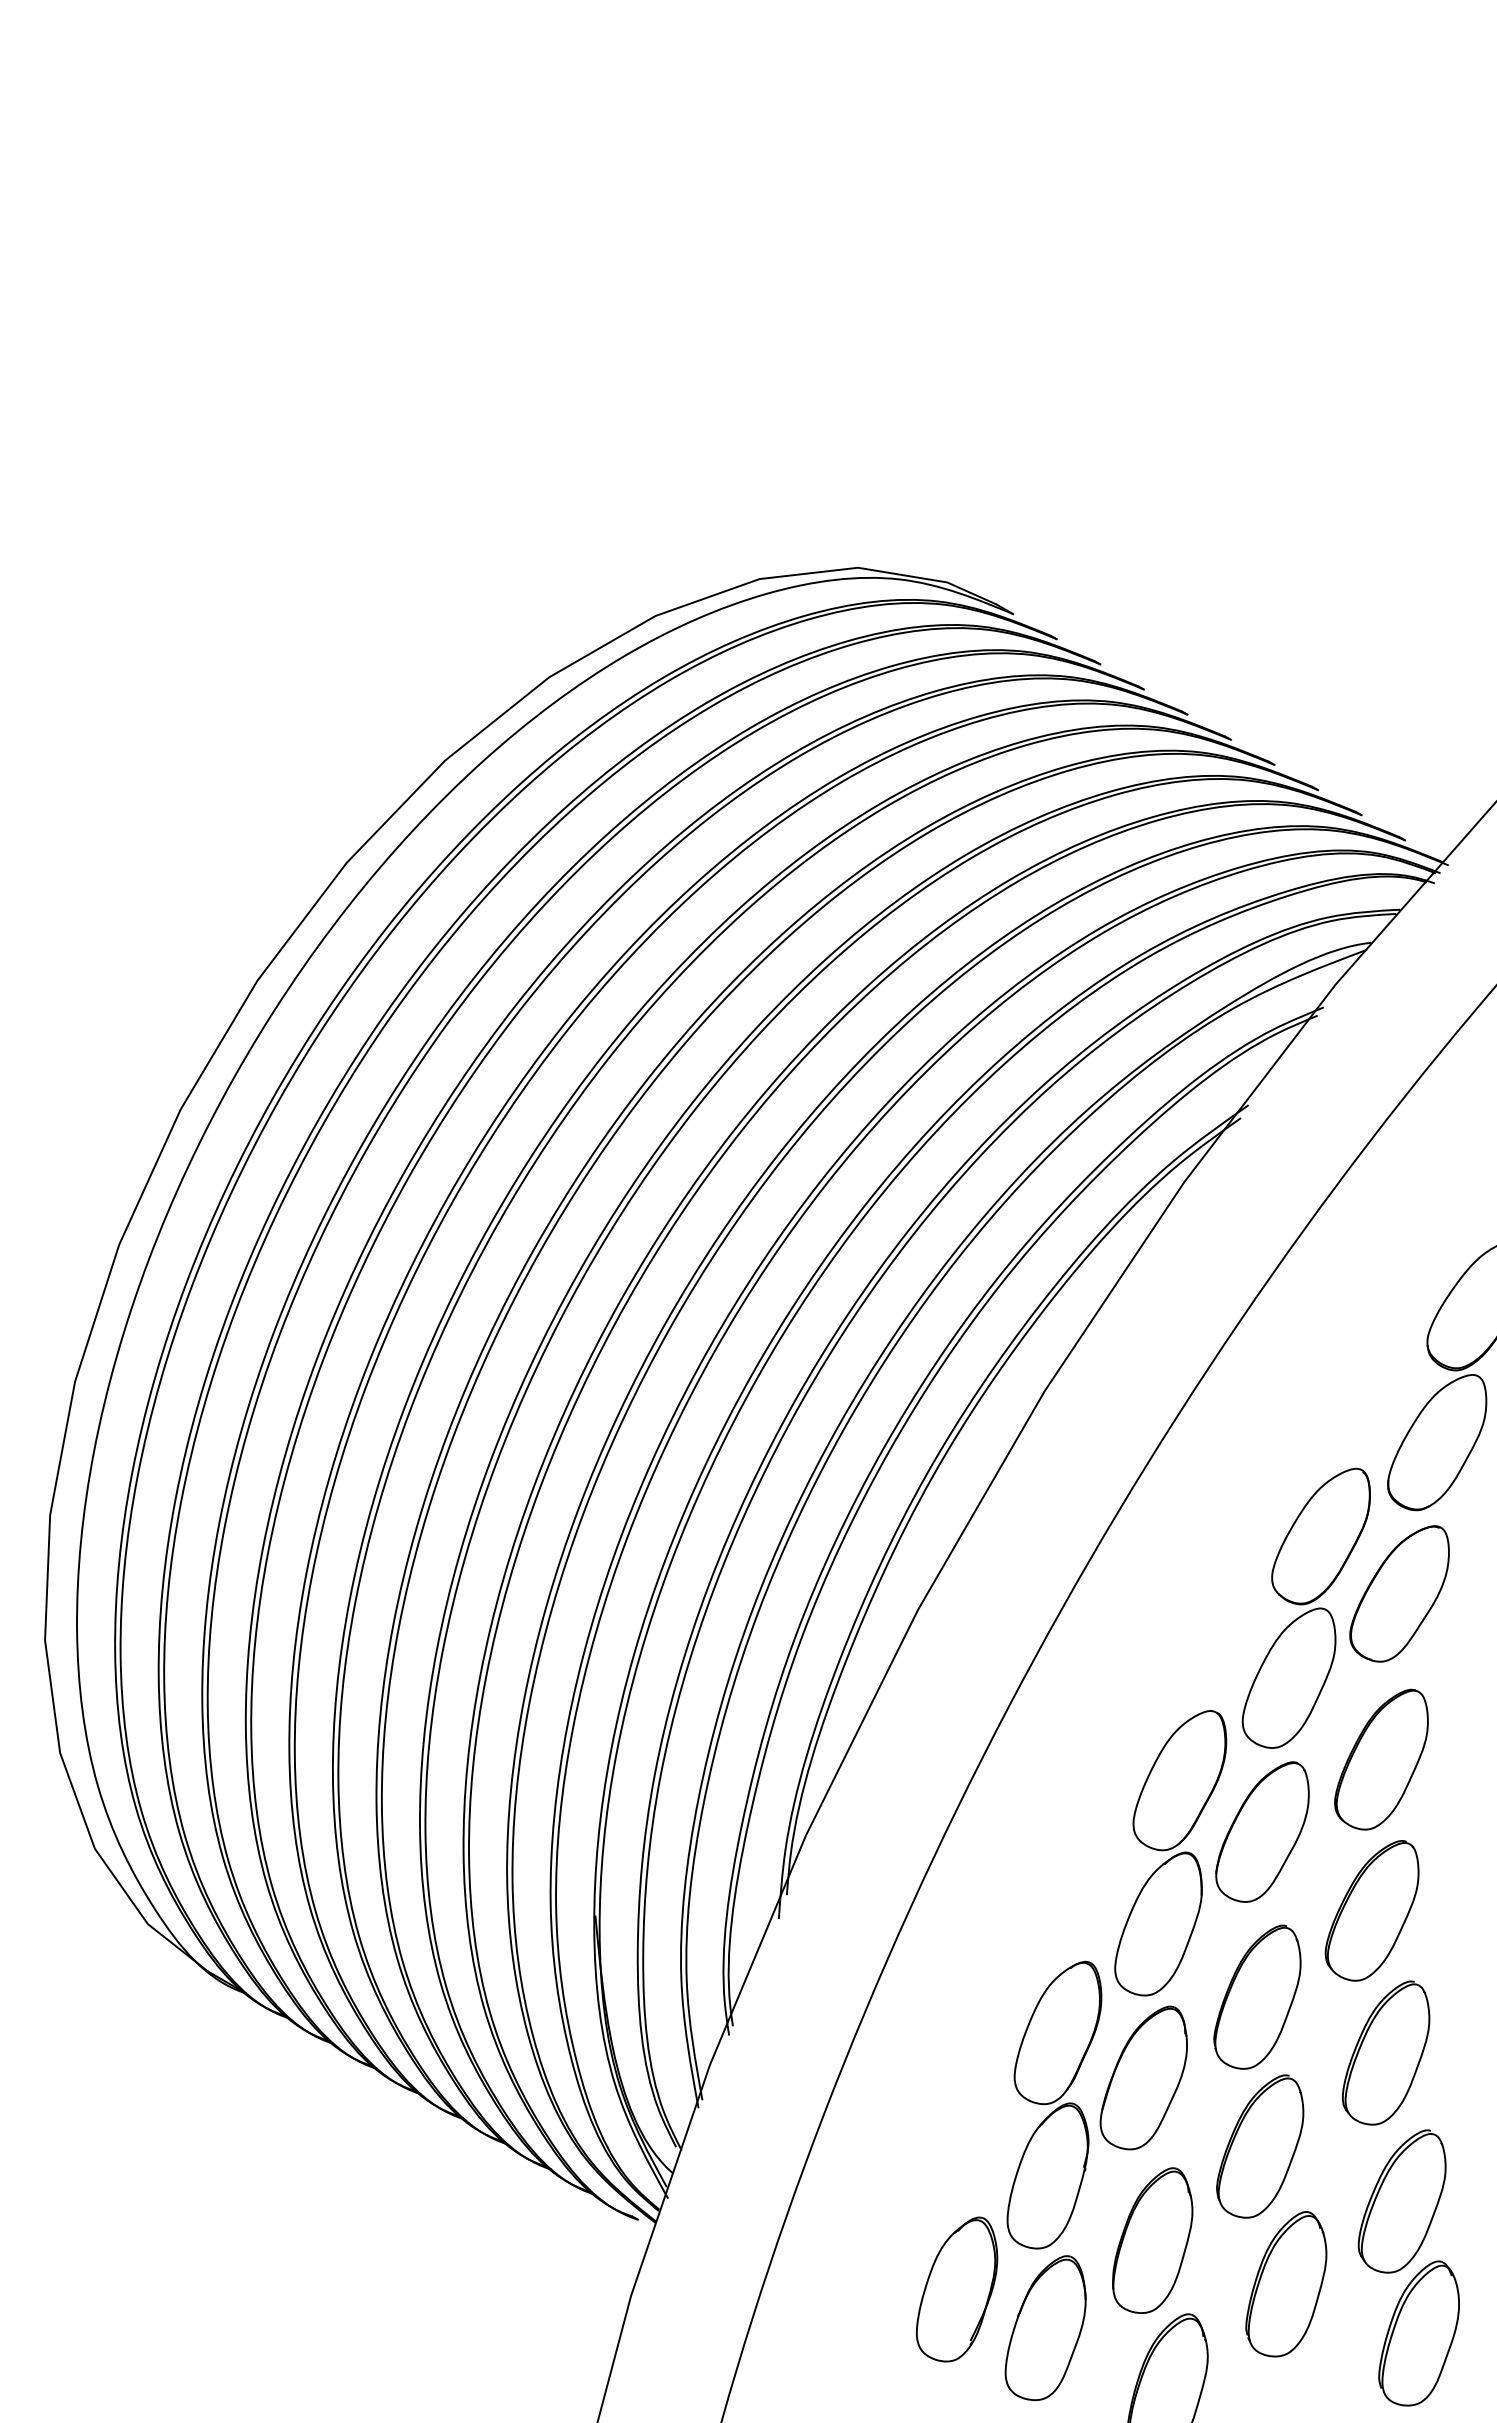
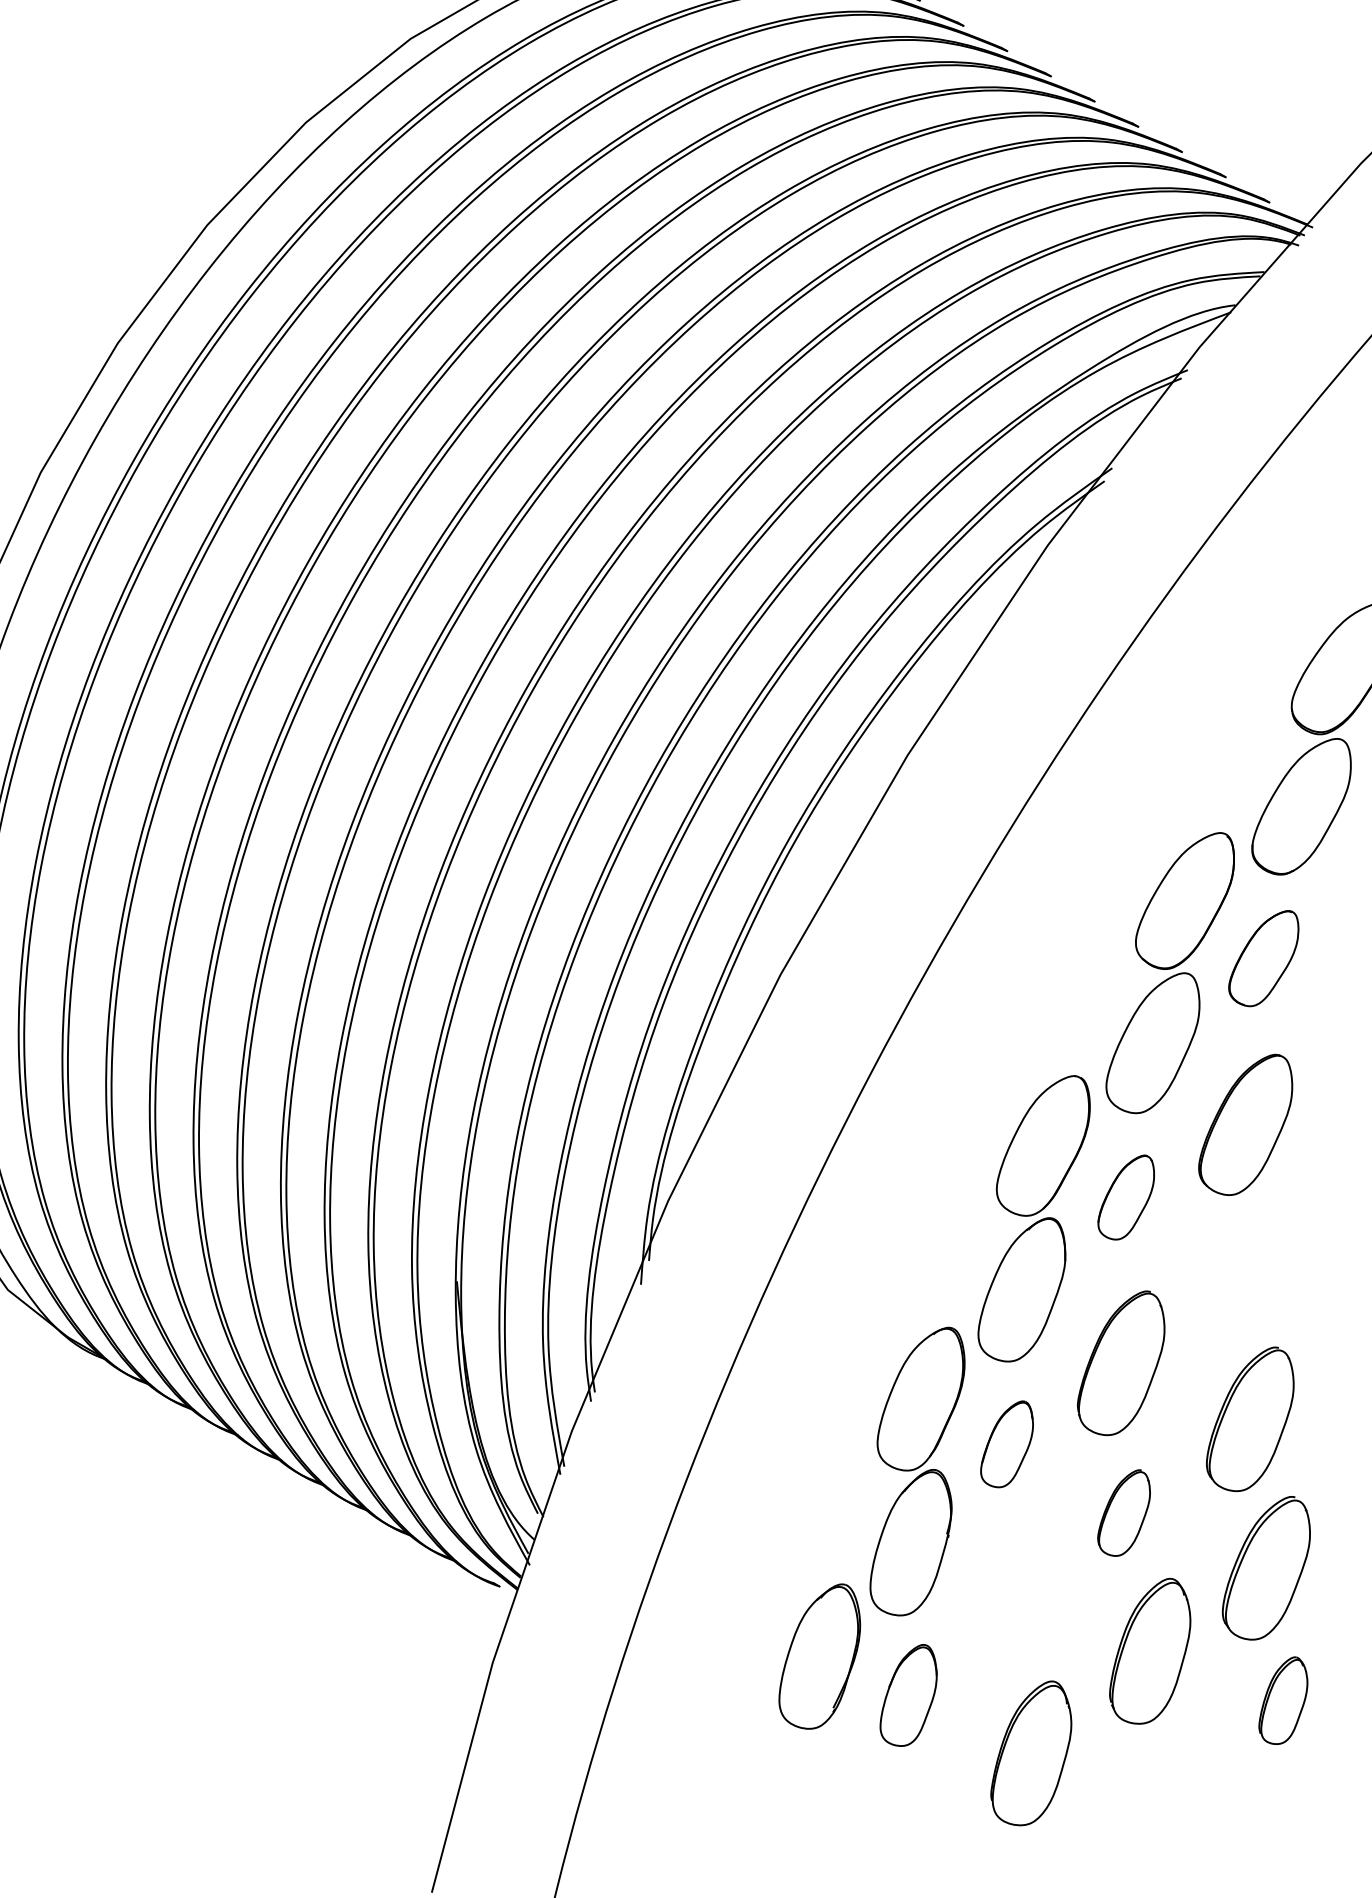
part: (1399, 1593) -> (1263, 958), size x0.7
part: (1262, 1831) -> (1126, 1197), size x0.6
part: (1371, 1910) -> (1235, 1276), removed
part: (1143, 2077) -> (1006, 1443), size x0.6
part: (1260, 2146) -> (1124, 1513), size x0.6
part: (1152, 2240) -> (1015, 1607), removed
part: (1045, 2328) -> (908, 1695), size x0.7
part: (1418, 2333) -> (1282, 1700), size x0.6

